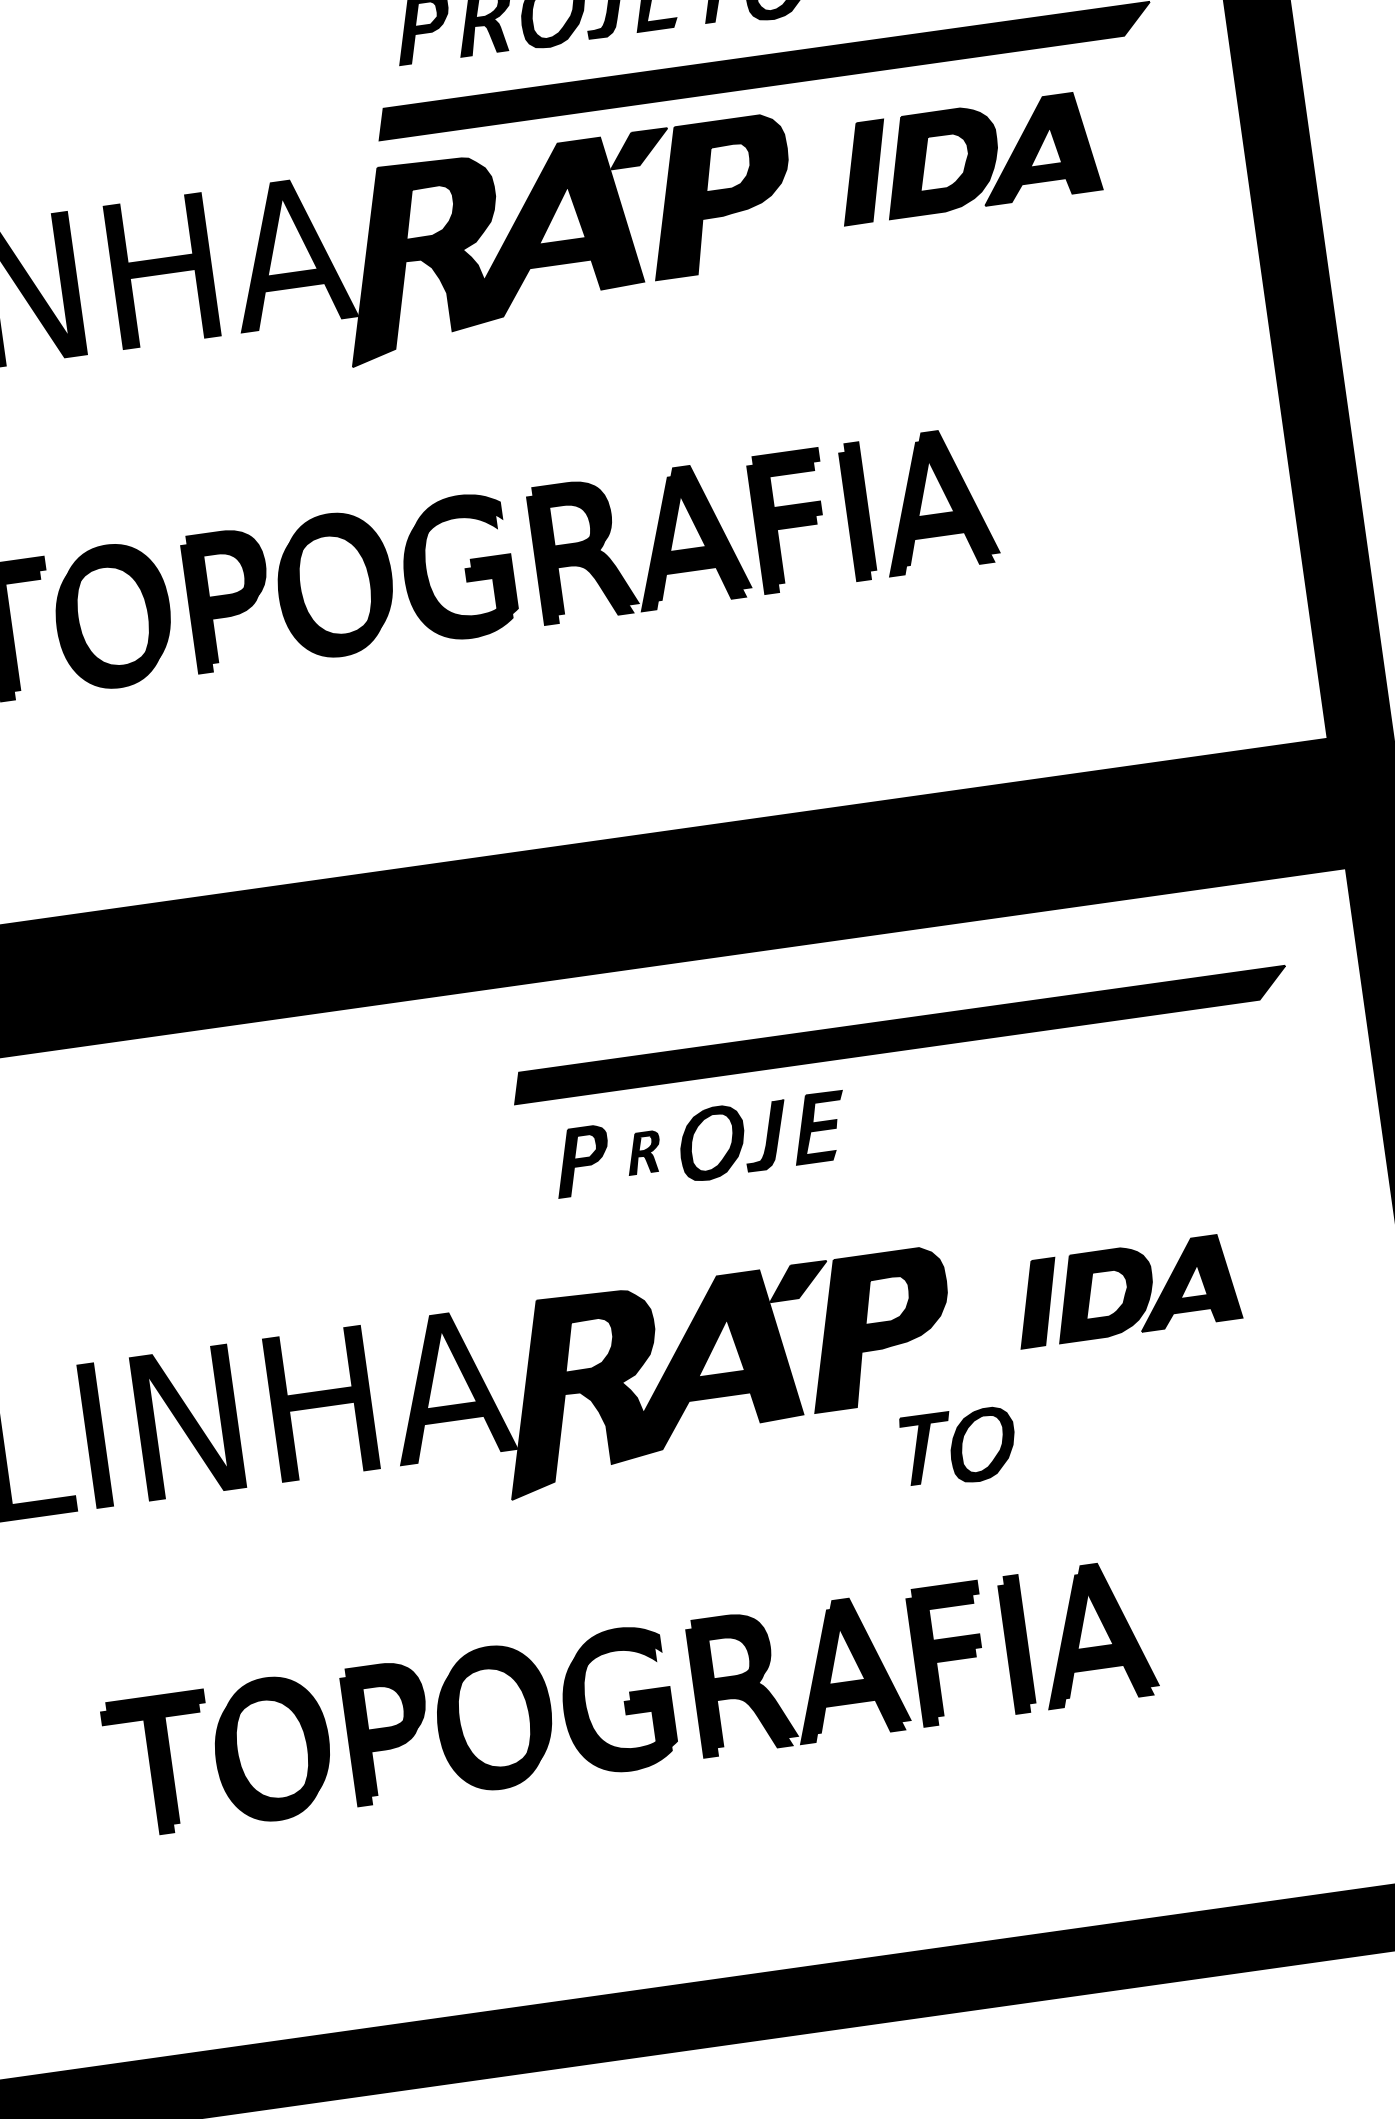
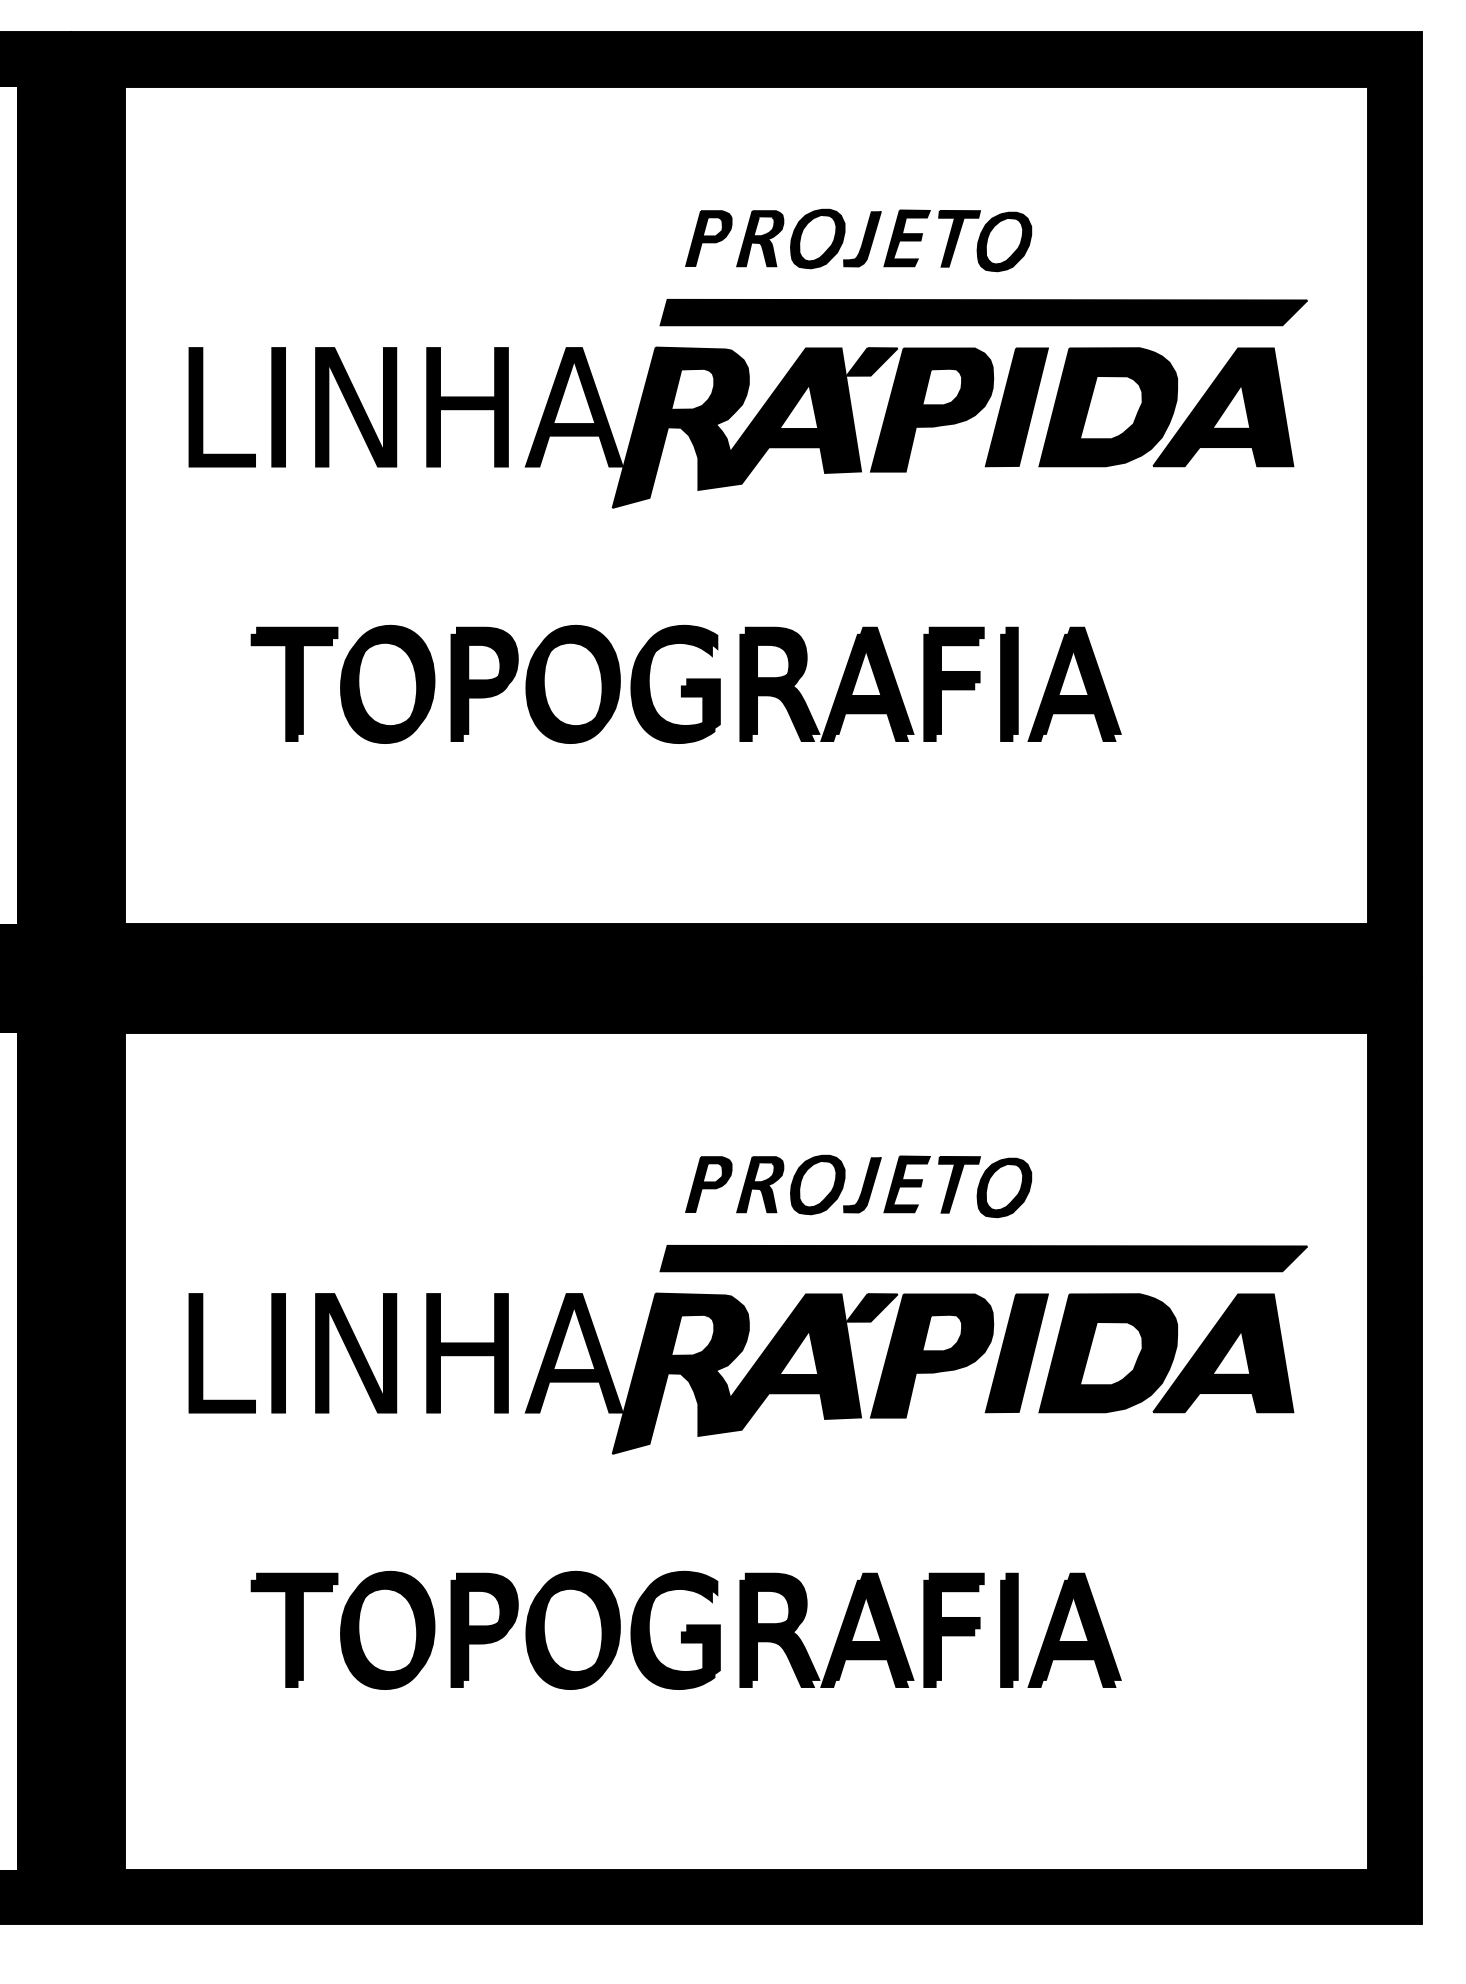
part: (966, 158) -> (1139, 407), size x1.43
part: (899, 1034) -> (983, 1258), moved
part: (643, 1152) -> (760, 1184), size x1.67
part: (1126, 1291) -> (1139, 1353), size x1.67
part: (959, 1447) -> (985, 1187), moved

